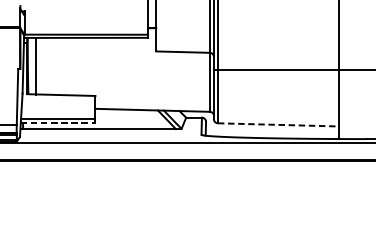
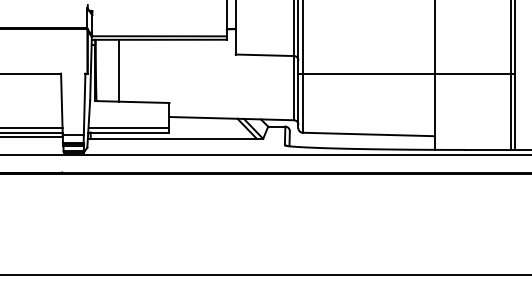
line: (36, 66) -> (119, 70), moved
line: (57, 123) -> (128, 132), dashed -> solid
line: (278, 124) -> (368, 134), dashed -> solid

